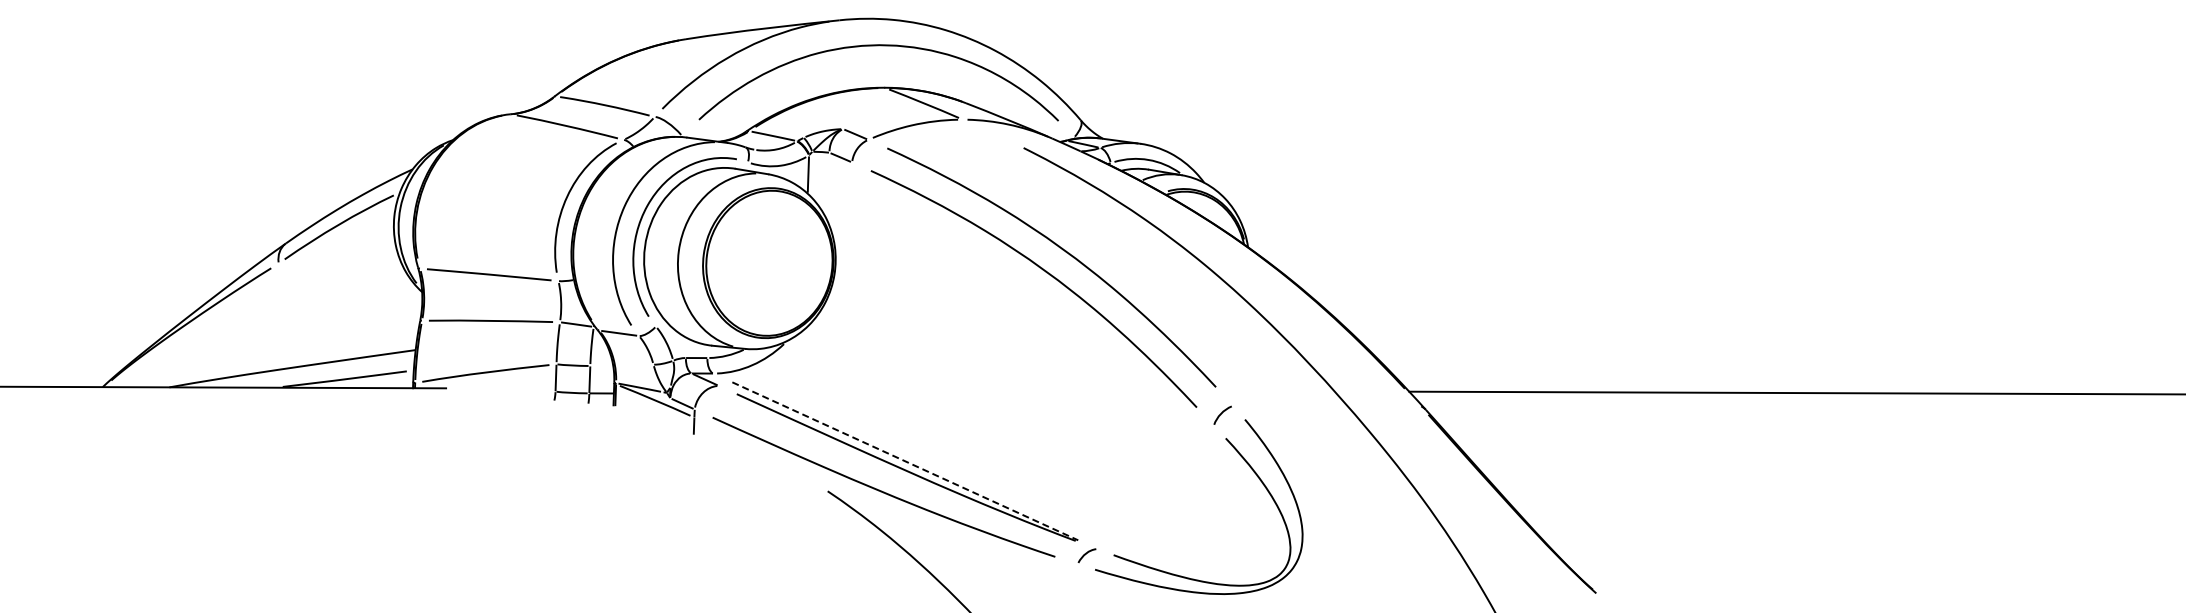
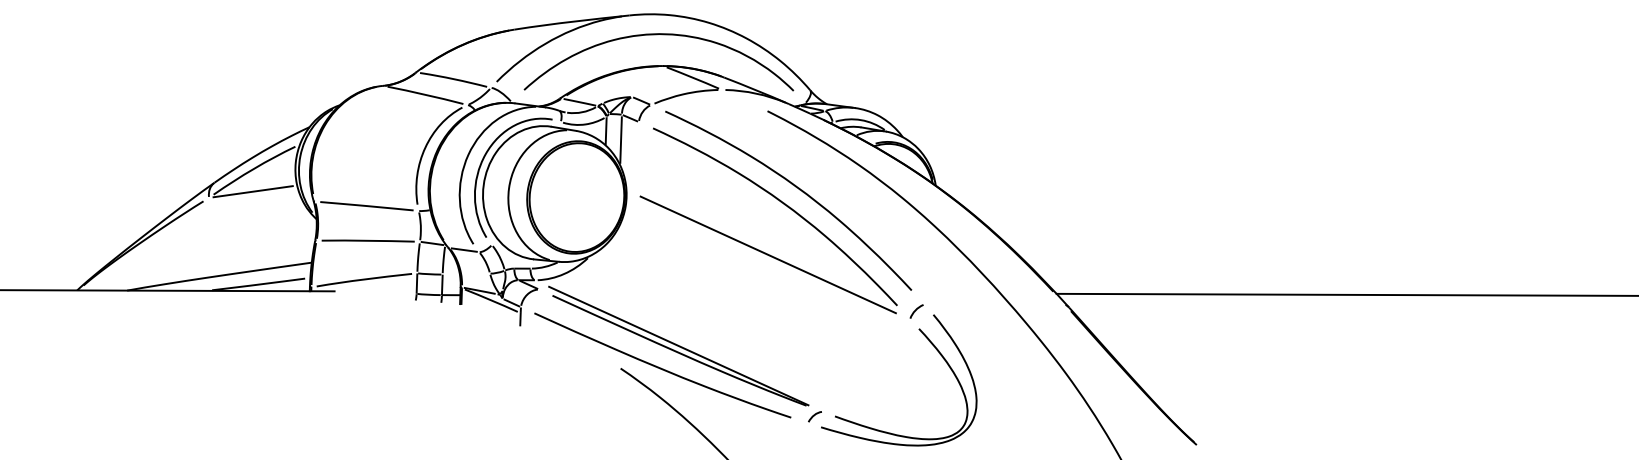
line: (828, 186) -> (621, 140), added
line: (337, 254) -> (253, 191), added
line: (1024, 339) -> (768, 254), added
line: (905, 461) -> (678, 346), dashed -> solid

